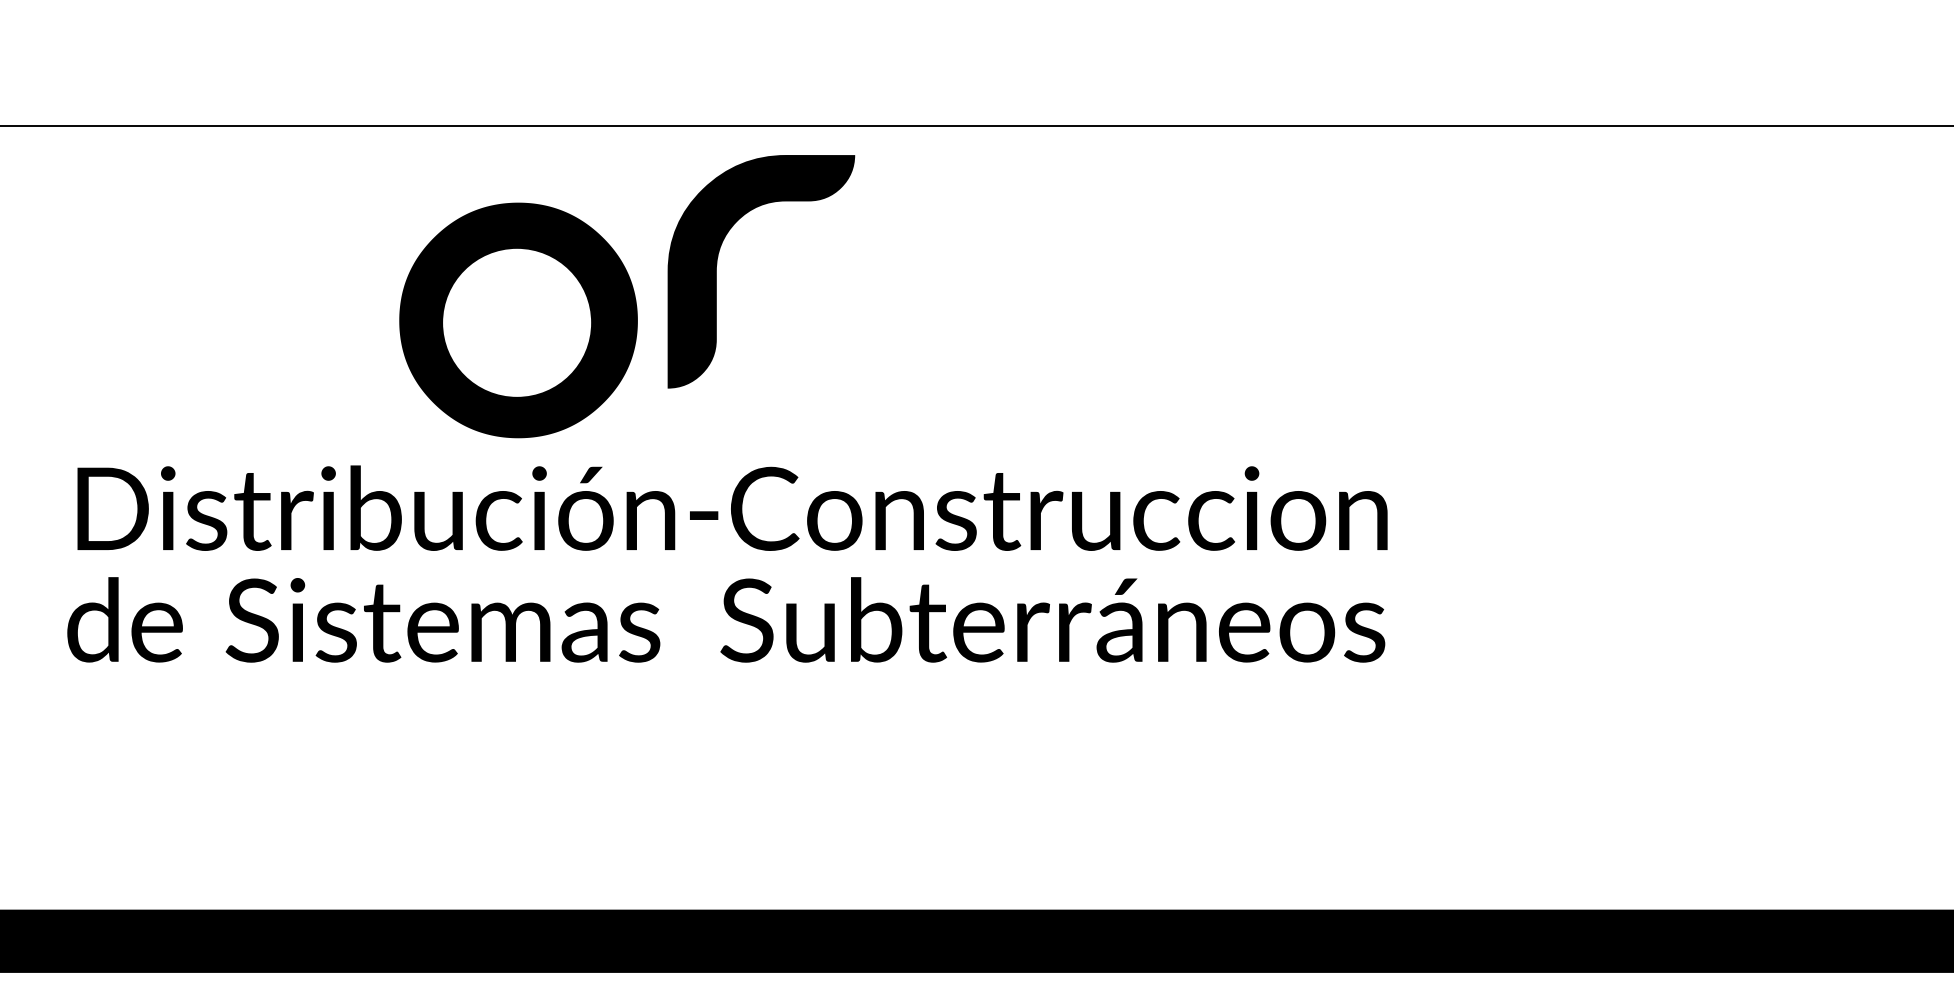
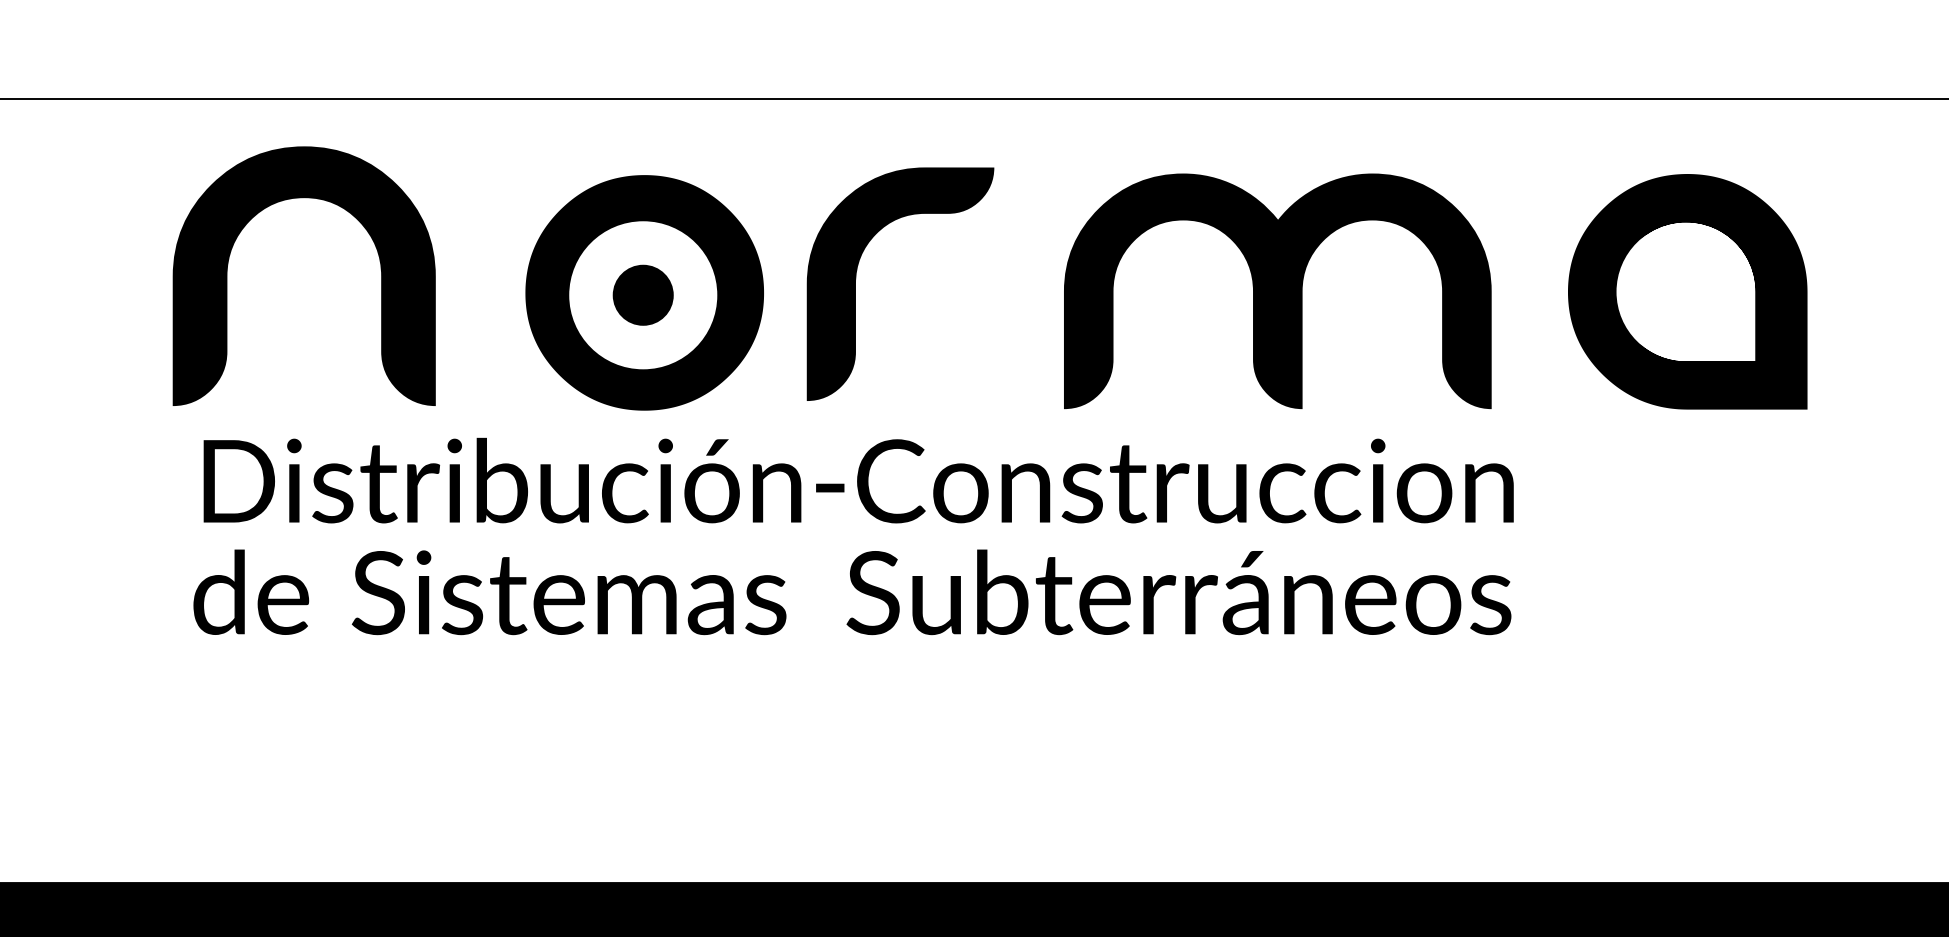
part: (717, 264) -> (856, 276), moved
fill: (177, 303) -> (303, 275), added
part: (1151, 318) -> (1277, 290), added
part: (1561, 319) -> (1687, 291), added
fill: (516, 322) -> (642, 294), added

